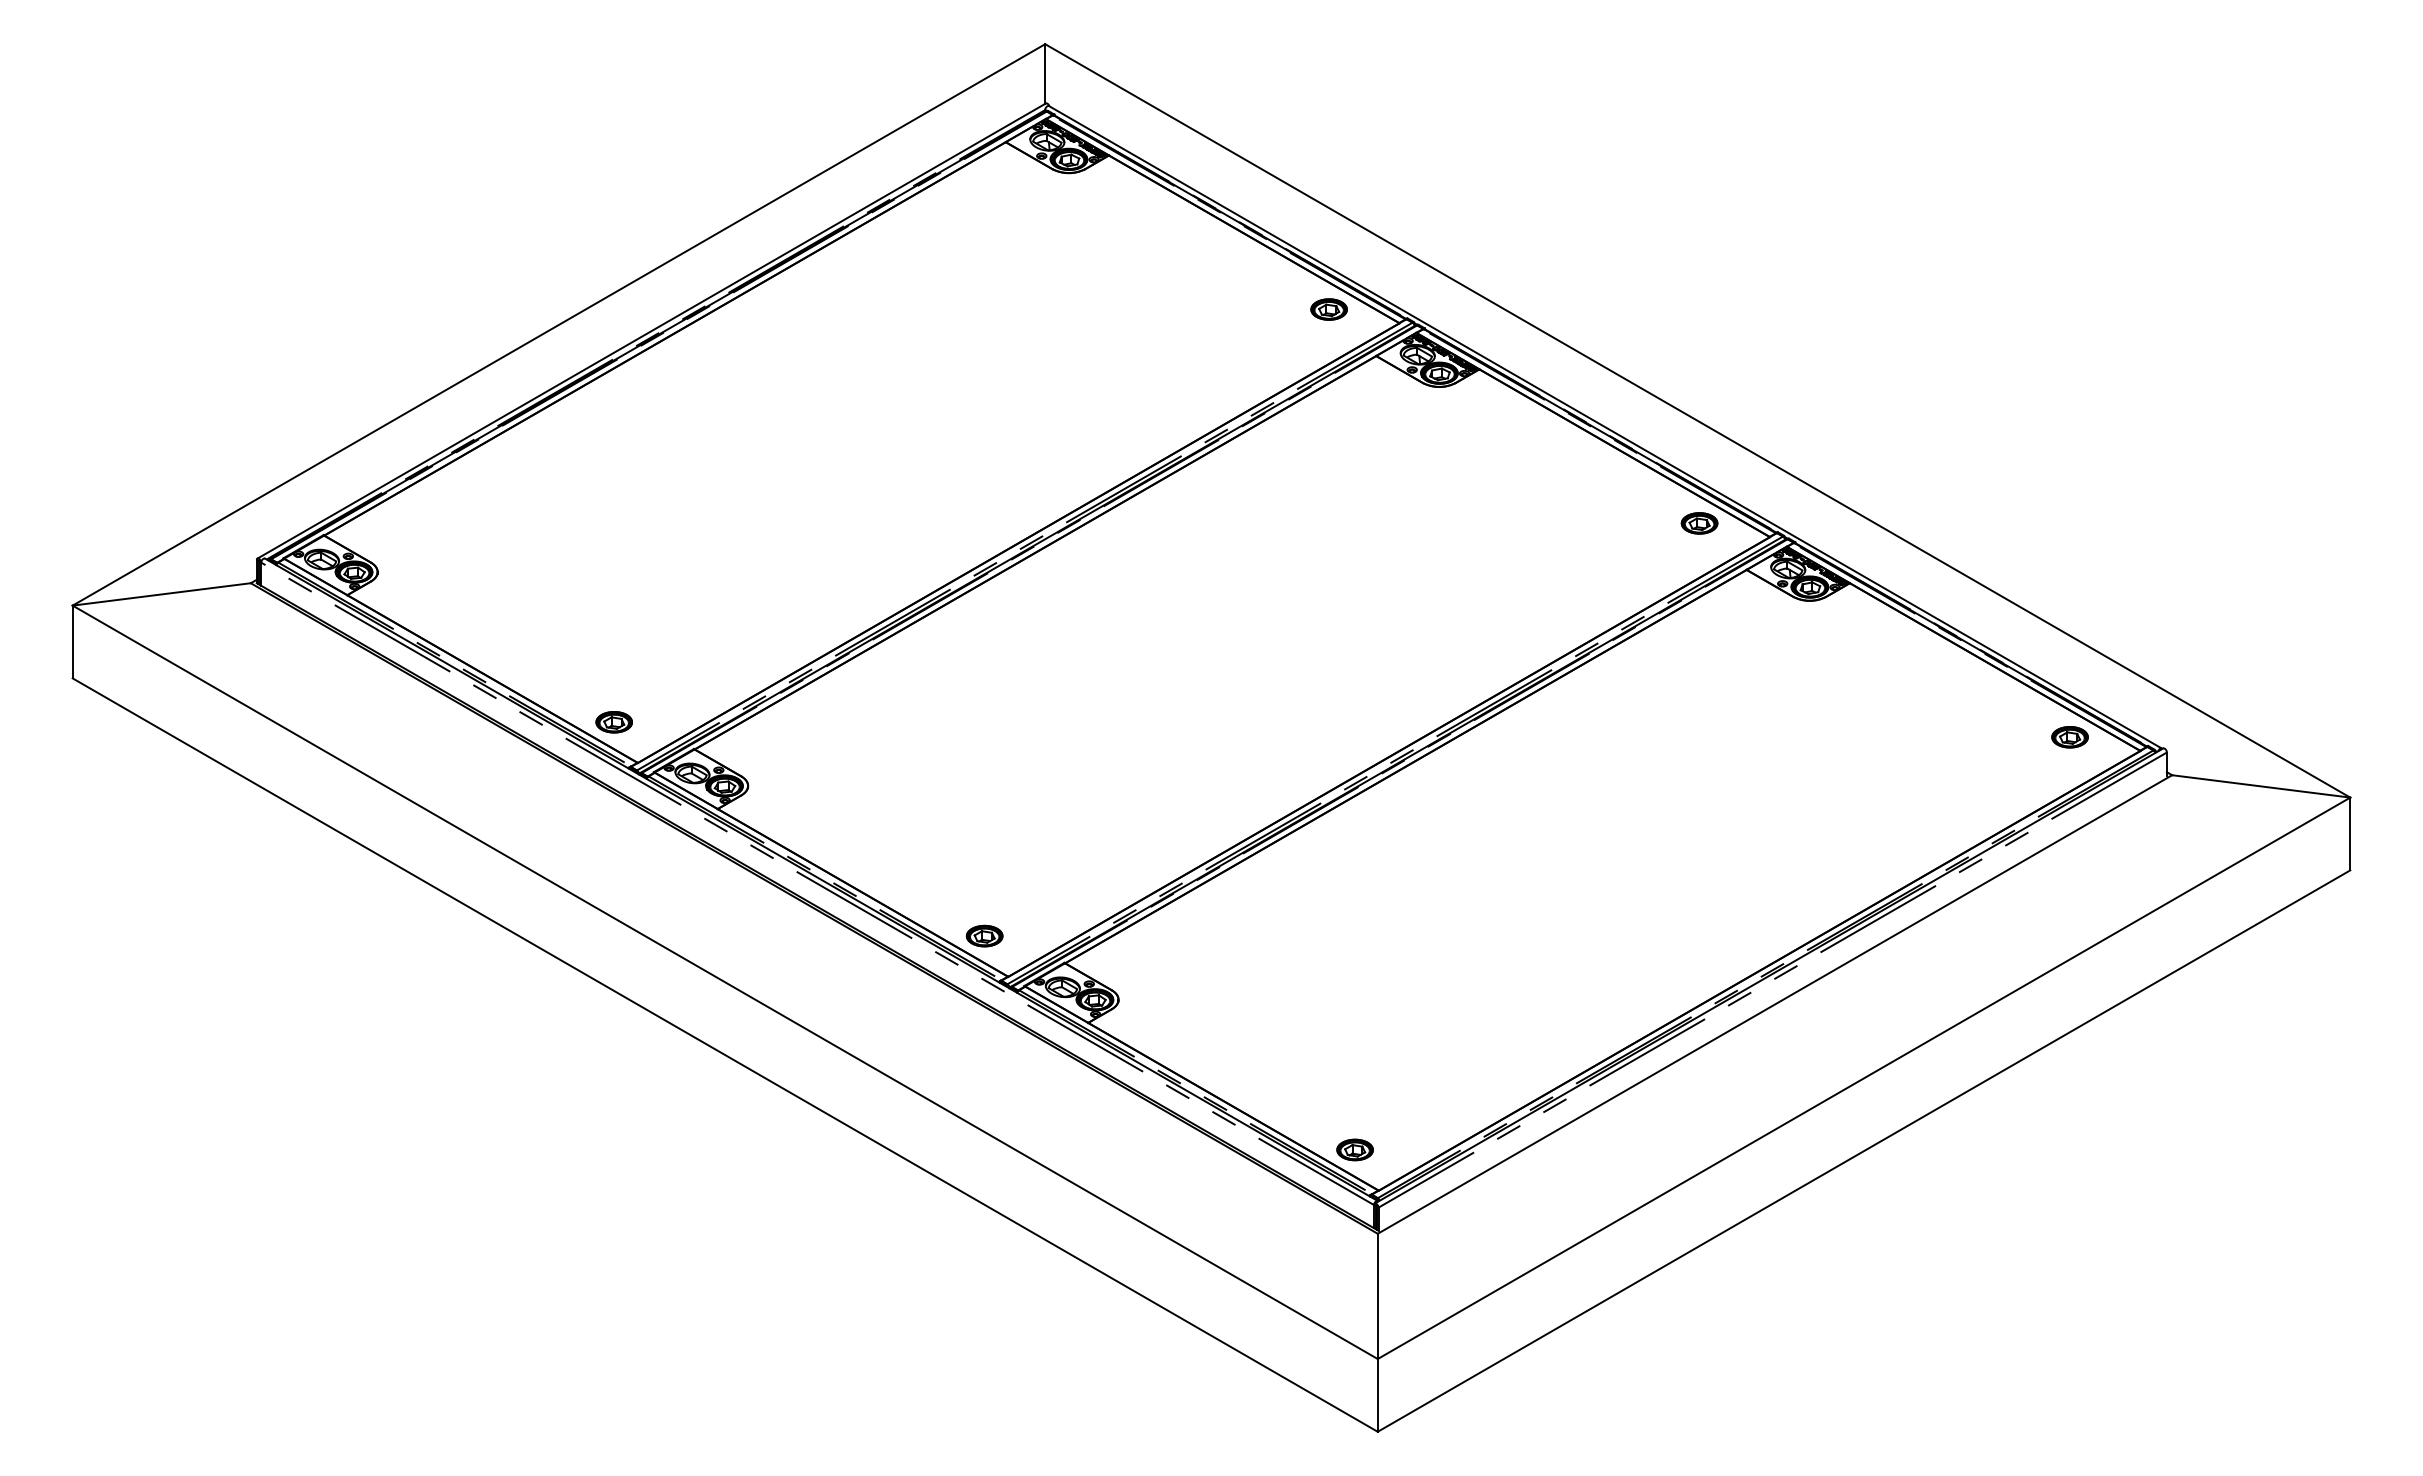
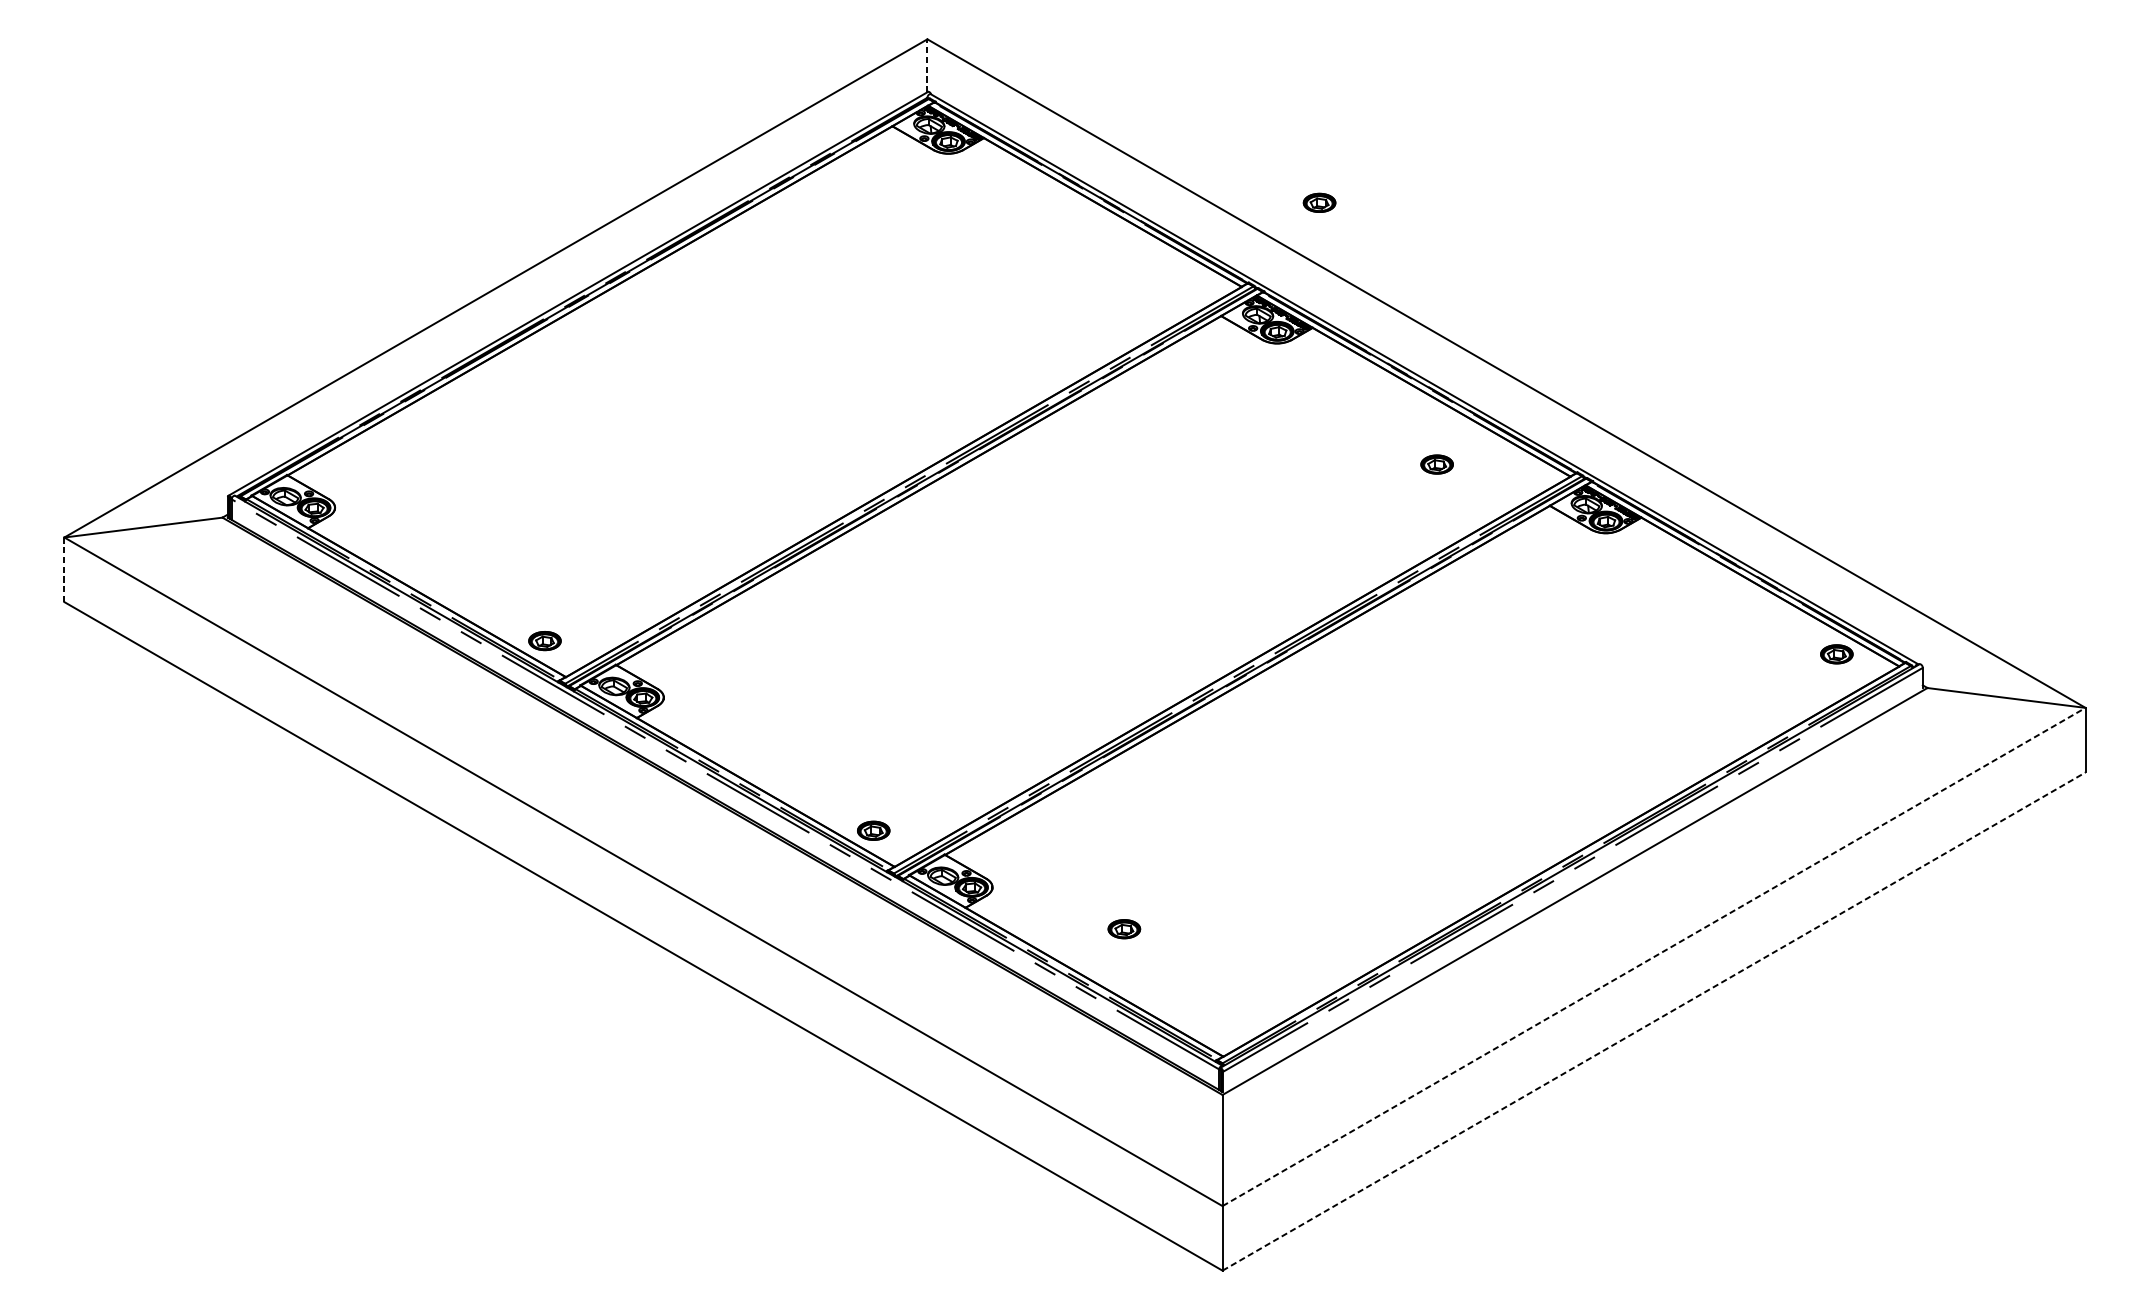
line: (1045, 74) -> (927, 66), solid -> dashed
part: (1328, 309) -> (1319, 202), moved
part: (1699, 523) -> (1437, 464), moved
line: (72, 641) -> (64, 569), solid -> dashed
line: (1864, 1078) -> (1654, 957), solid -> dashed
part: (1354, 1149) -> (1123, 928), moved
line: (1864, 1150) -> (1654, 1021), solid -> dashed

